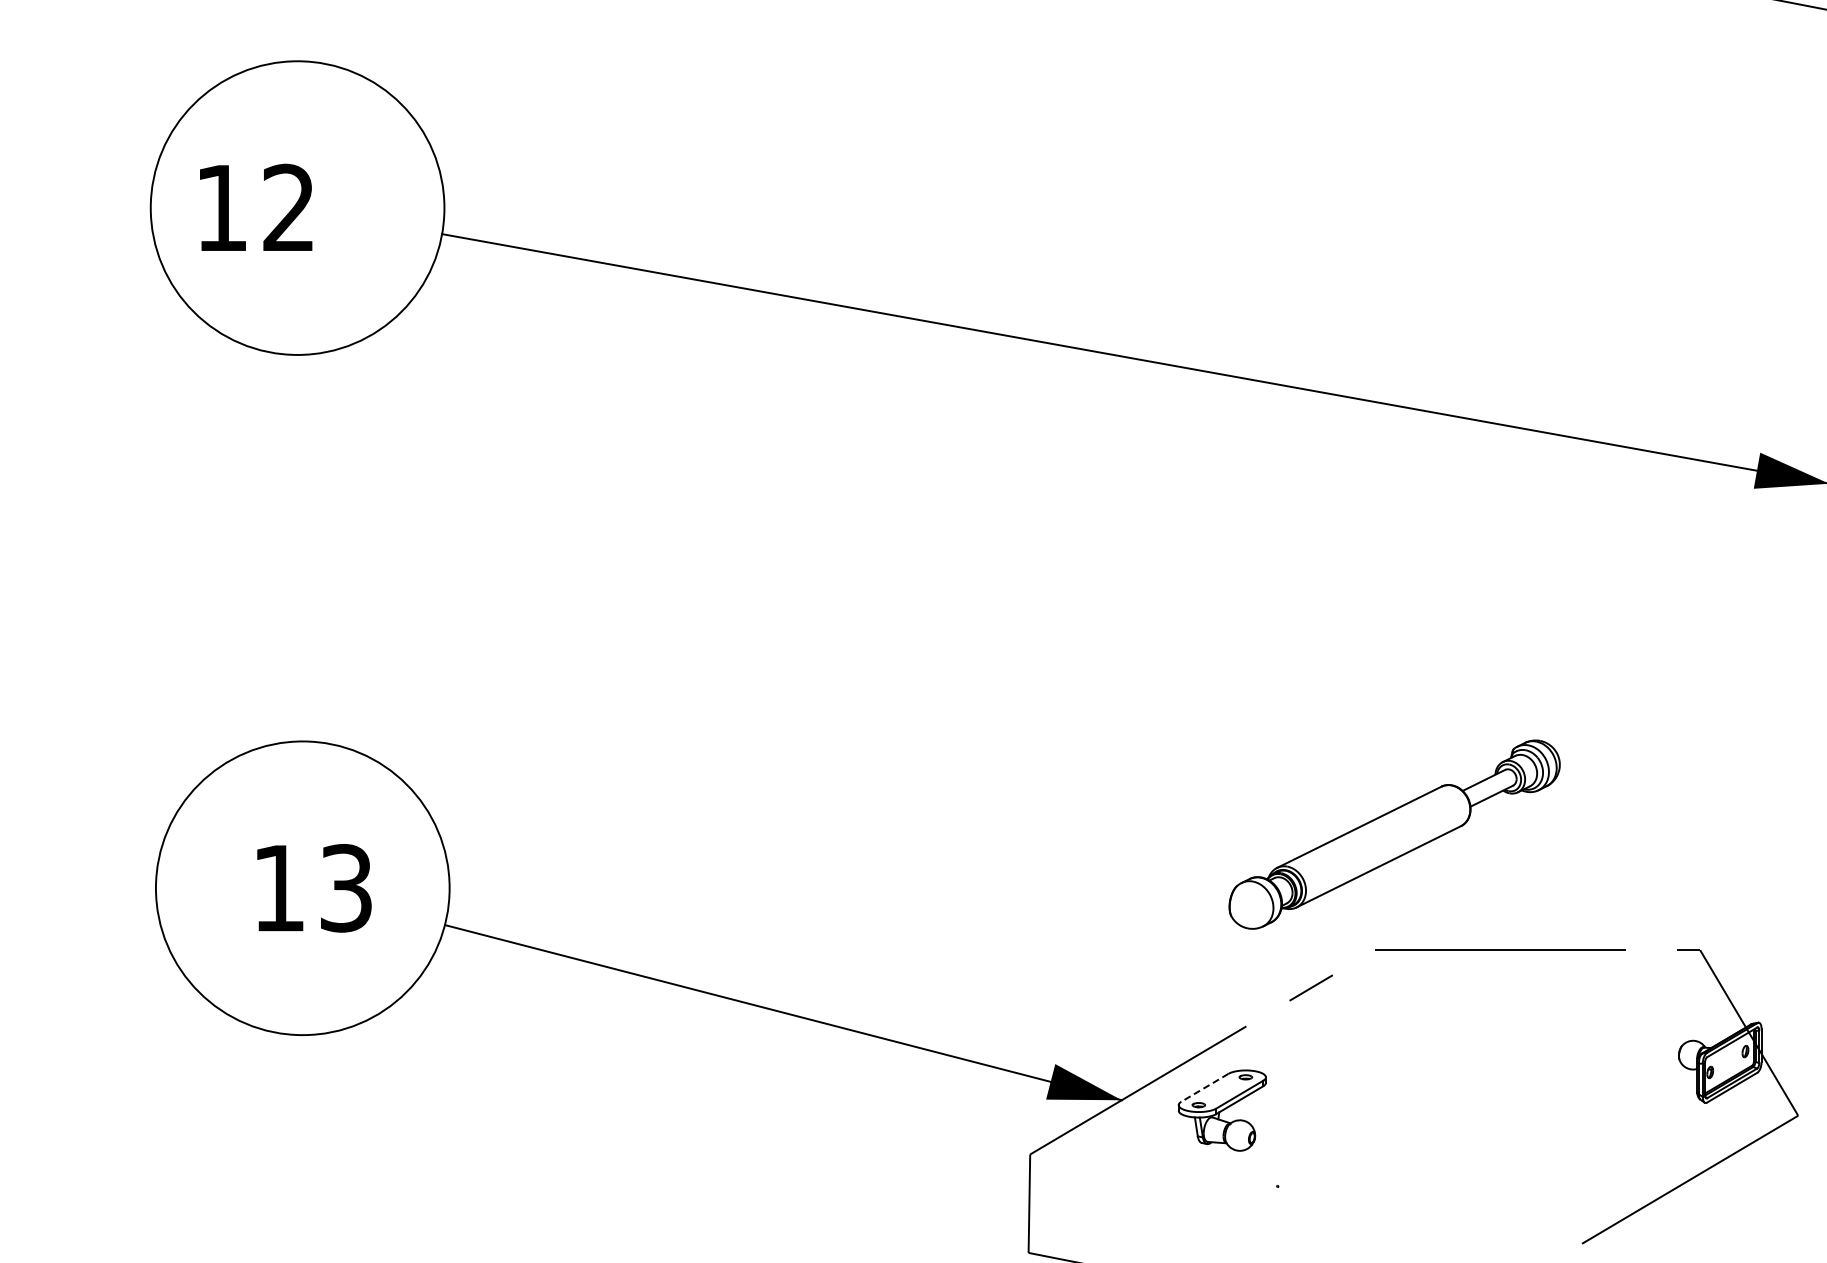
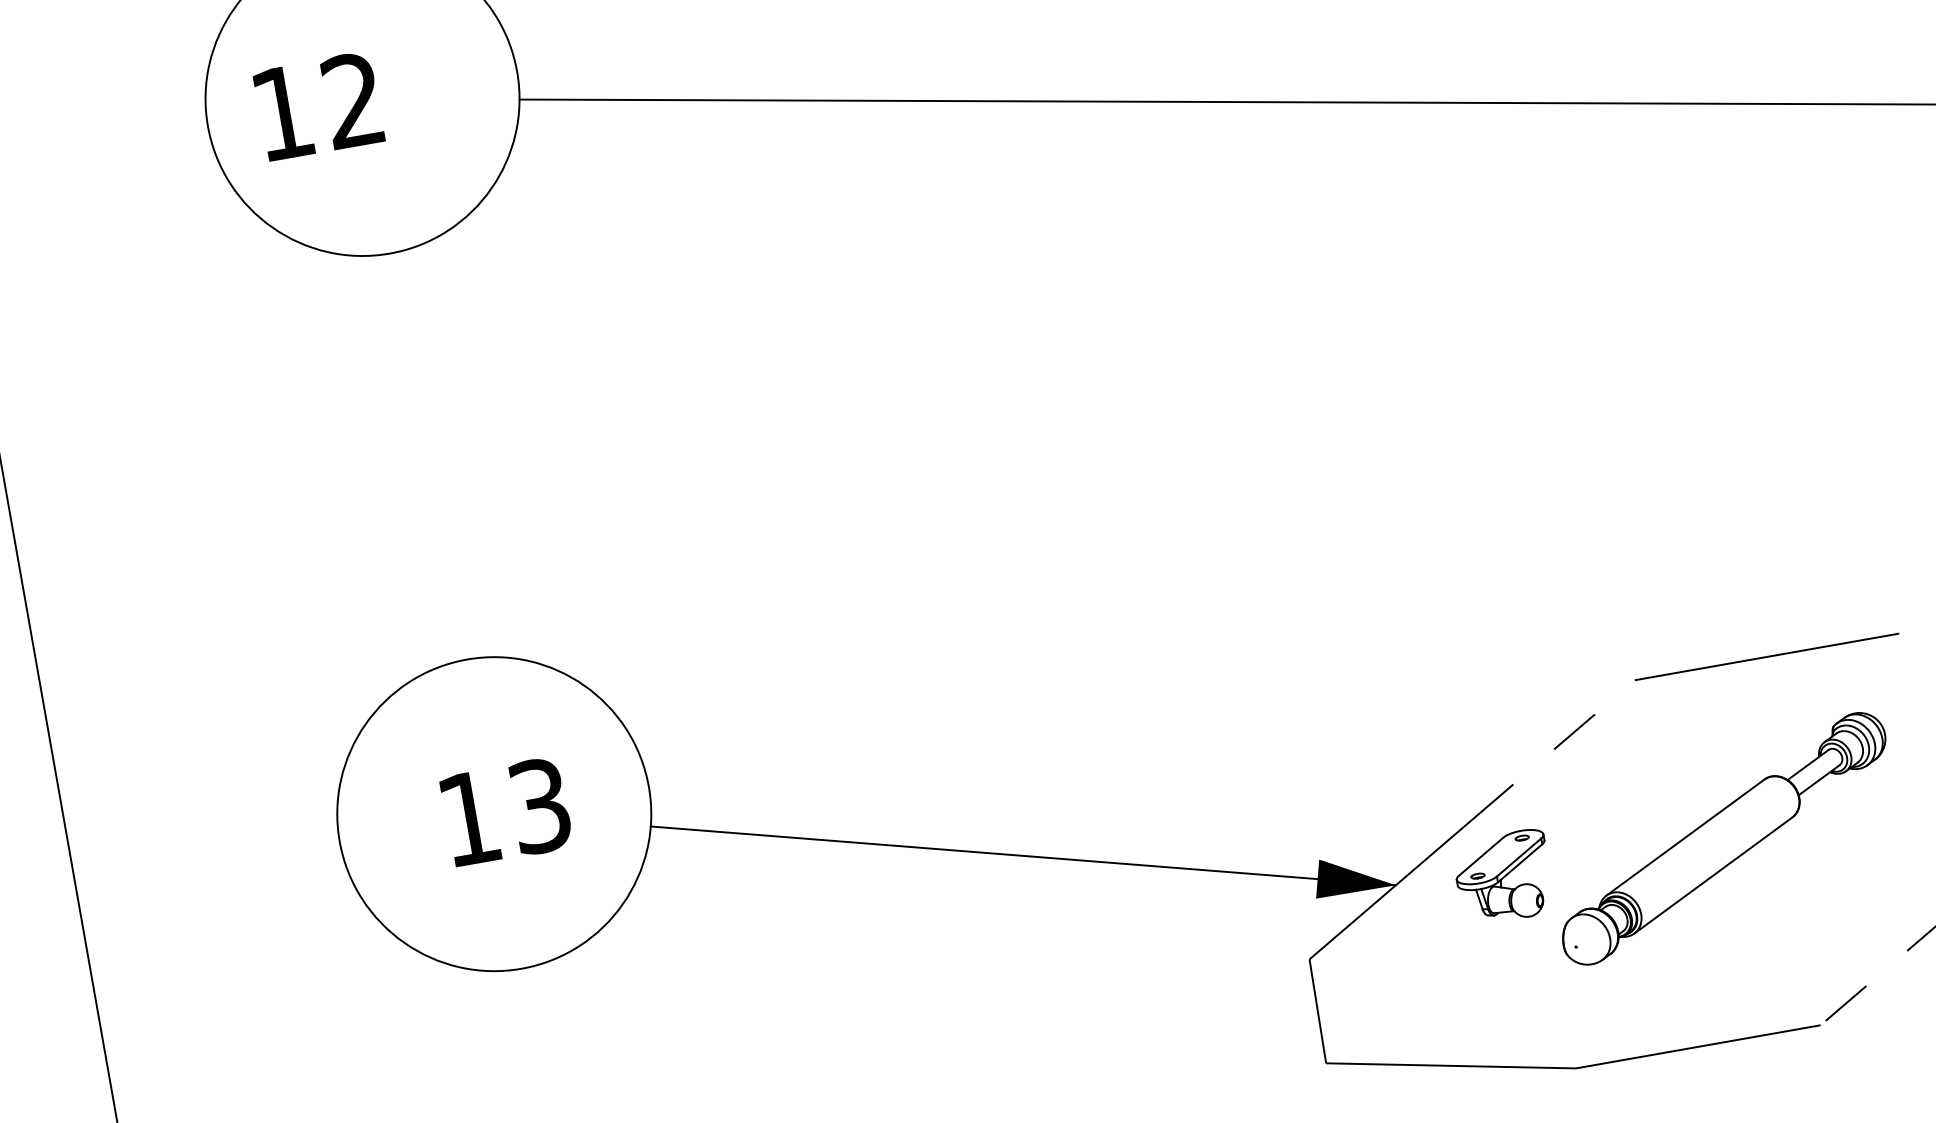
part: (1394, 834) -> (1723, 838), moved
line: (1204, 1088) -> (1480, 857), dashed -> solid

